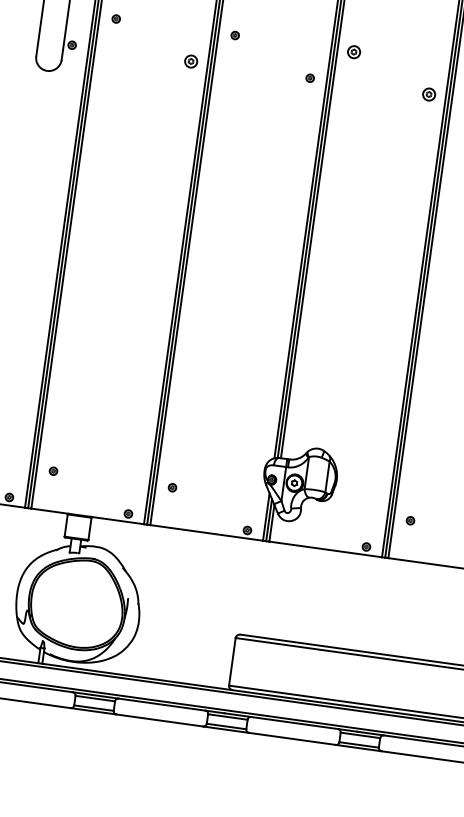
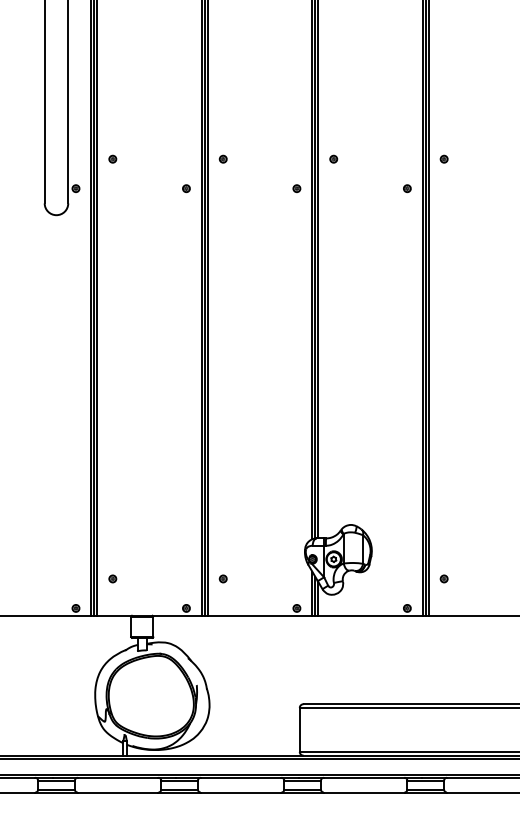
part: (354, 51) -> (333, 158), size x0.62
part: (191, 61) -> (186, 188), size x0.62
part: (429, 94) -> (407, 188), size x0.62

